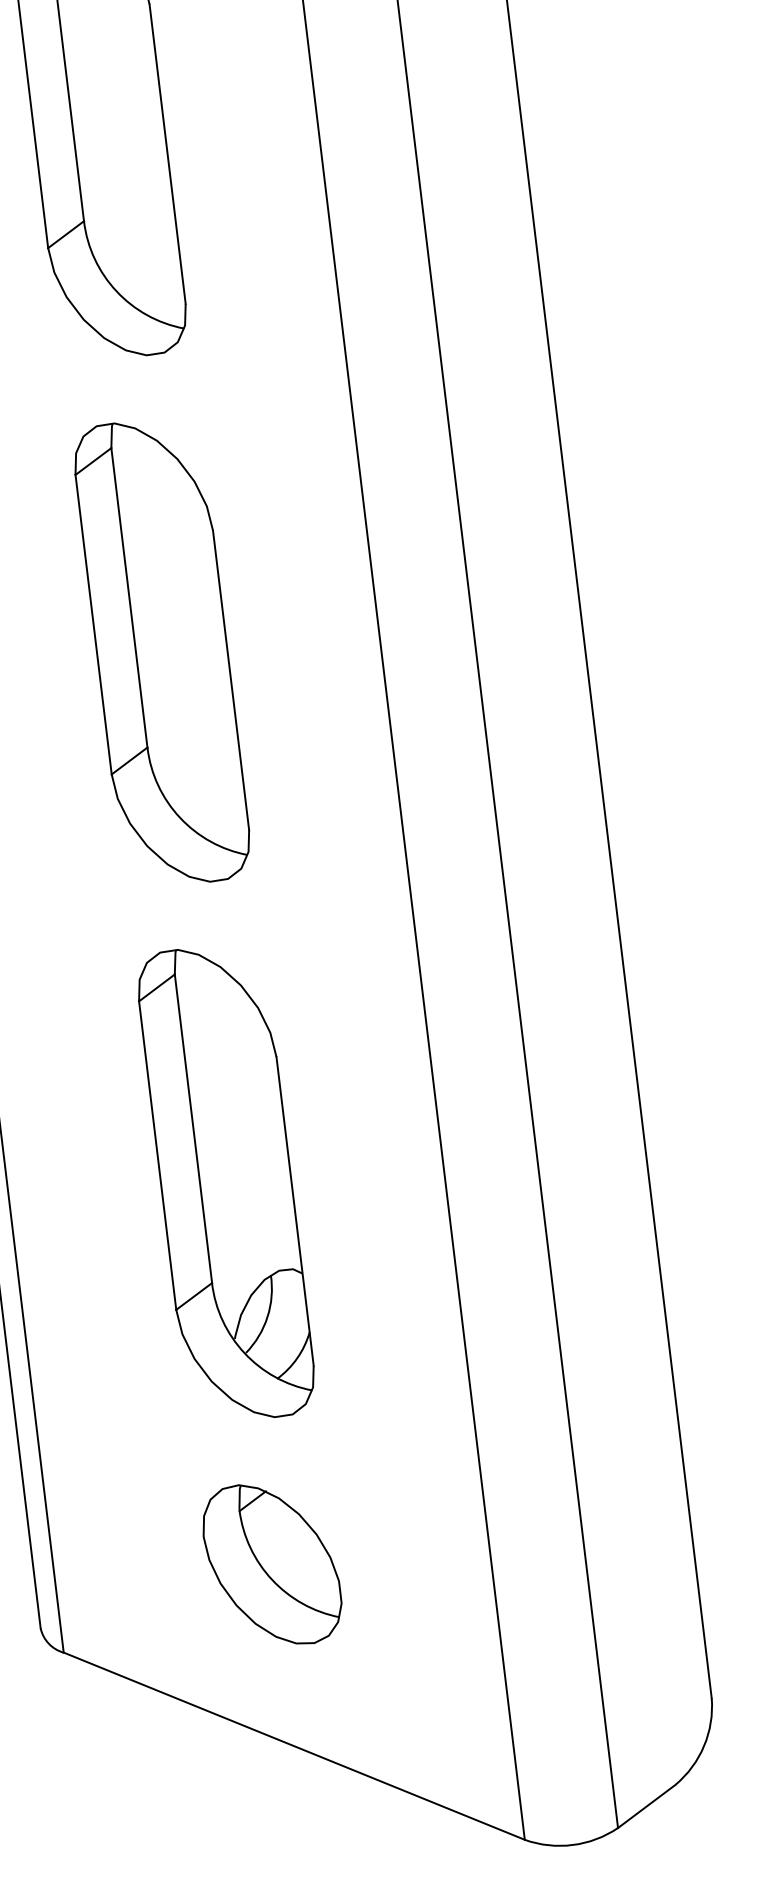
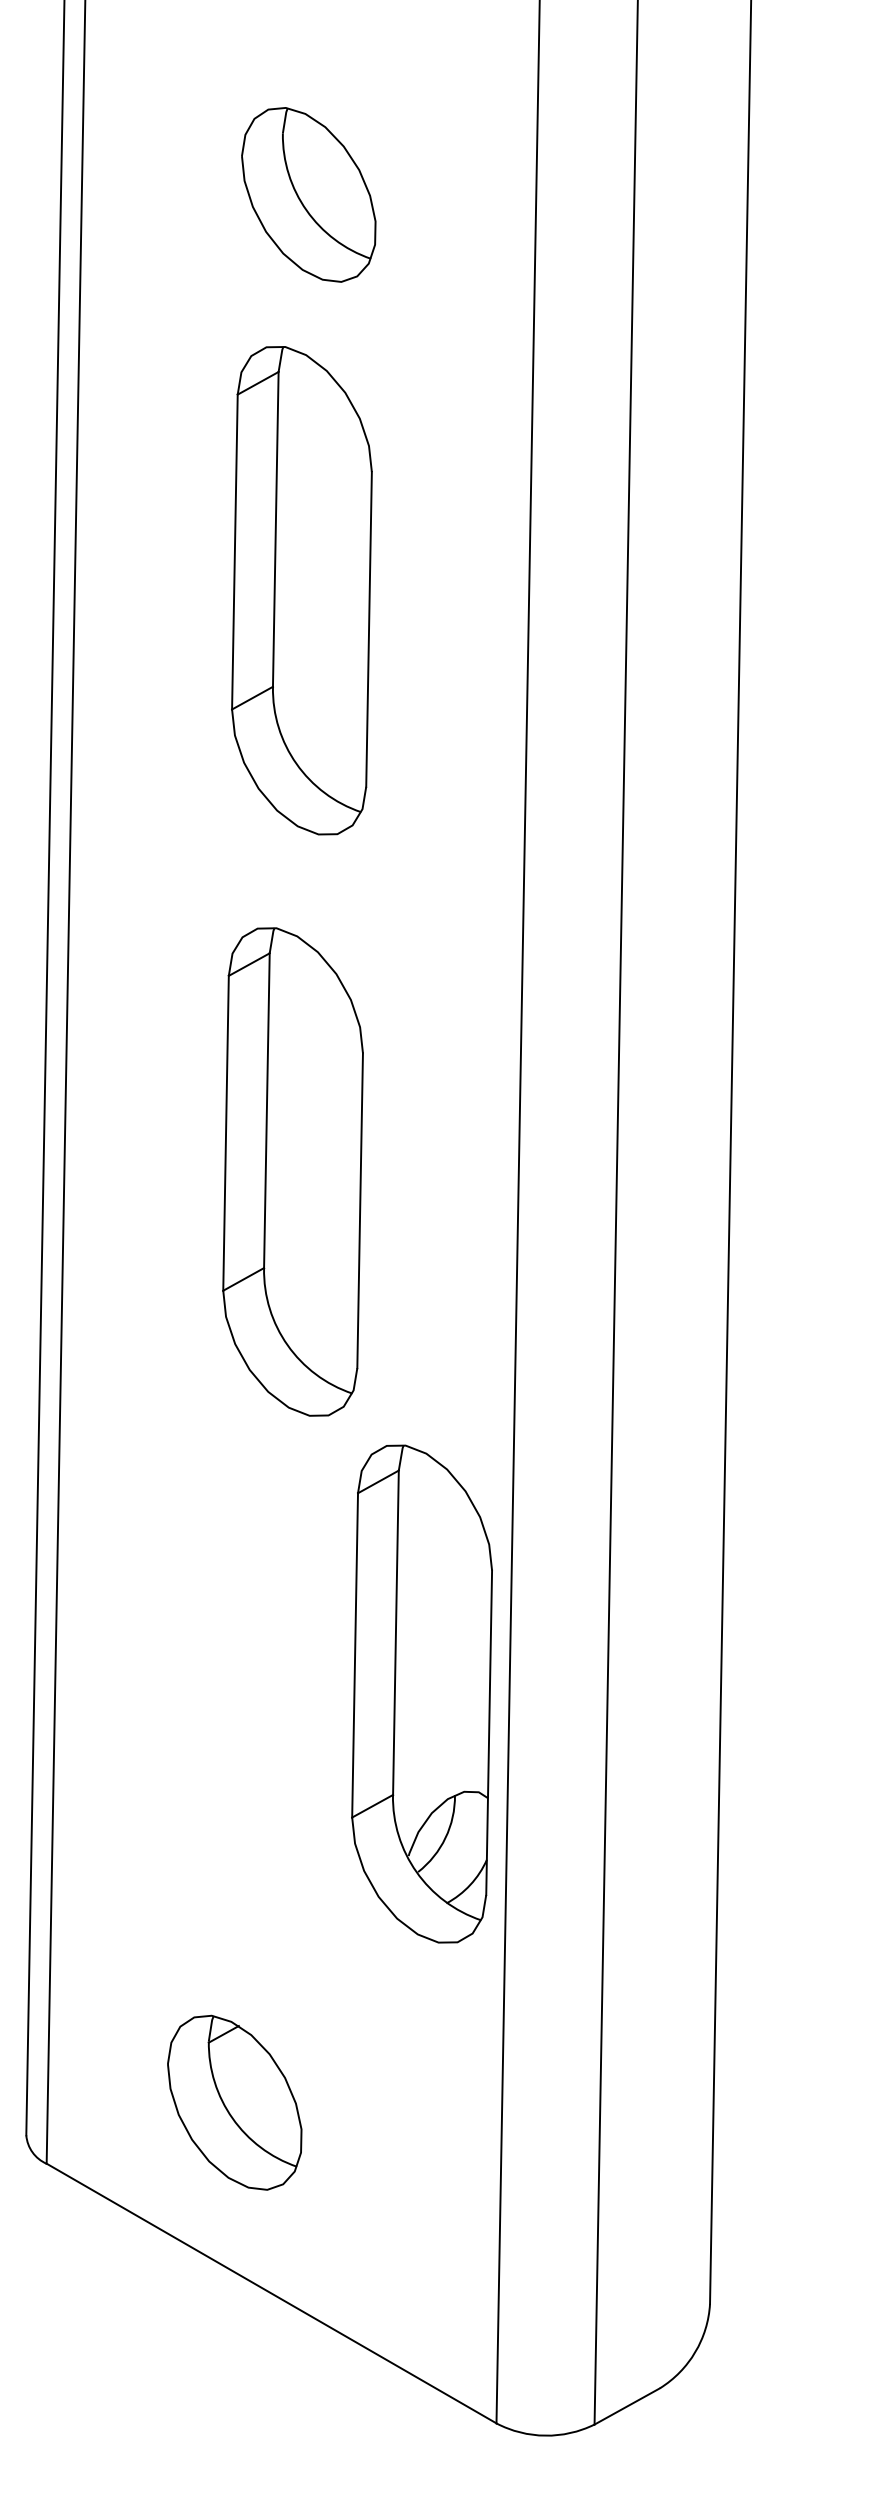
part: (161, 652) -> (292, 1171), moved
part: (225, 1183) -> (421, 1693), moved
part: (271, 1564) -> (234, 2102), moved

